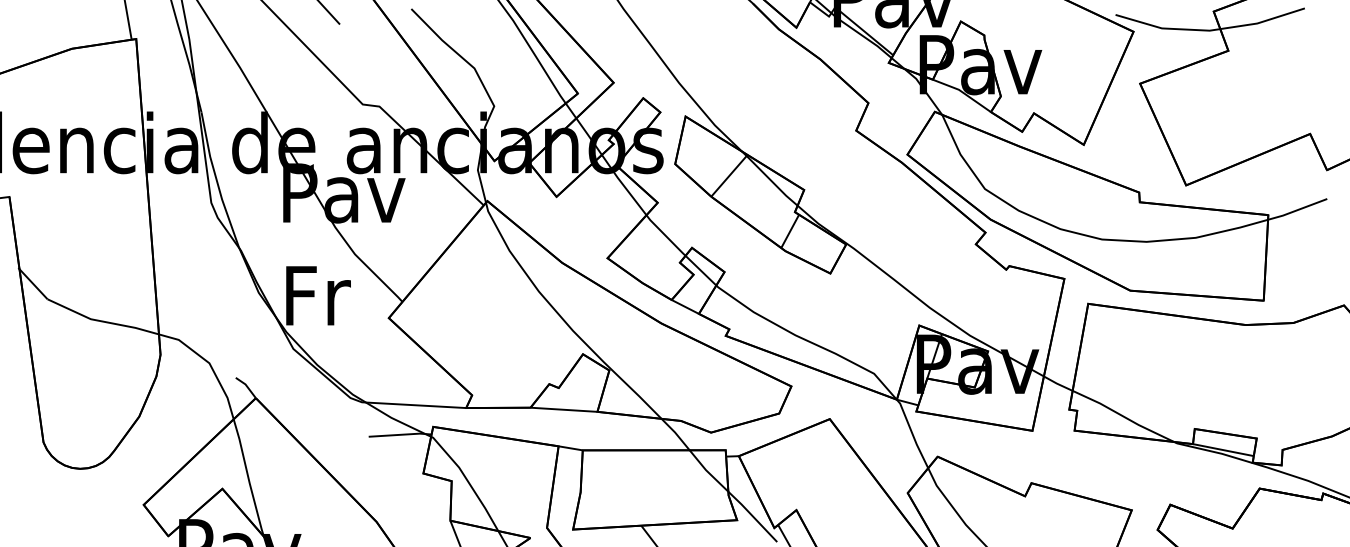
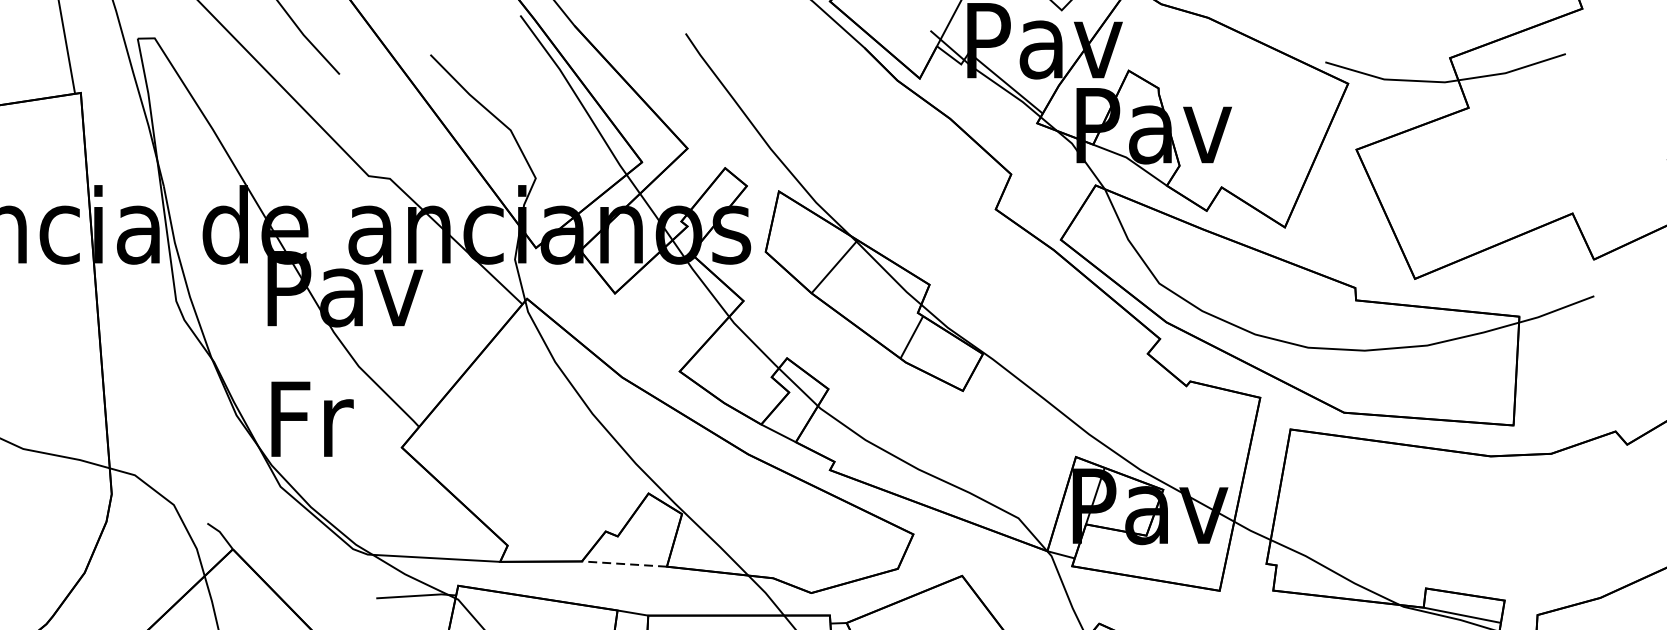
line: (564, 409) -> (625, 563), solid -> dashed

